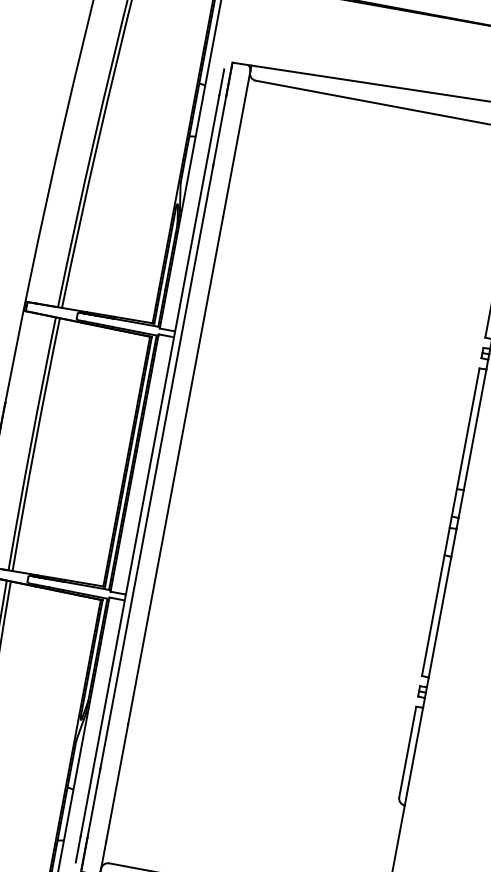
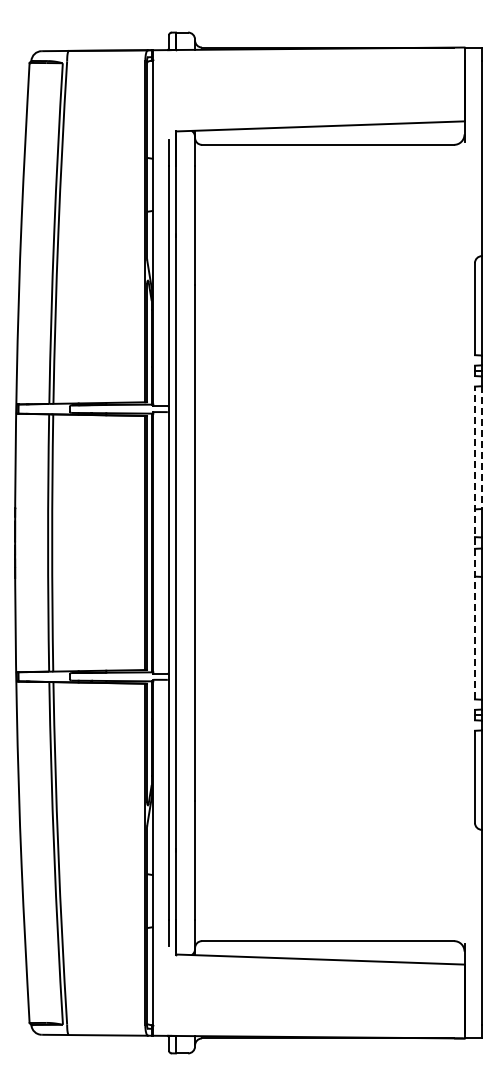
line: (474, 430) -> (481, 448), solid -> dashed
line: (450, 521) -> (474, 542), solid -> dashed

